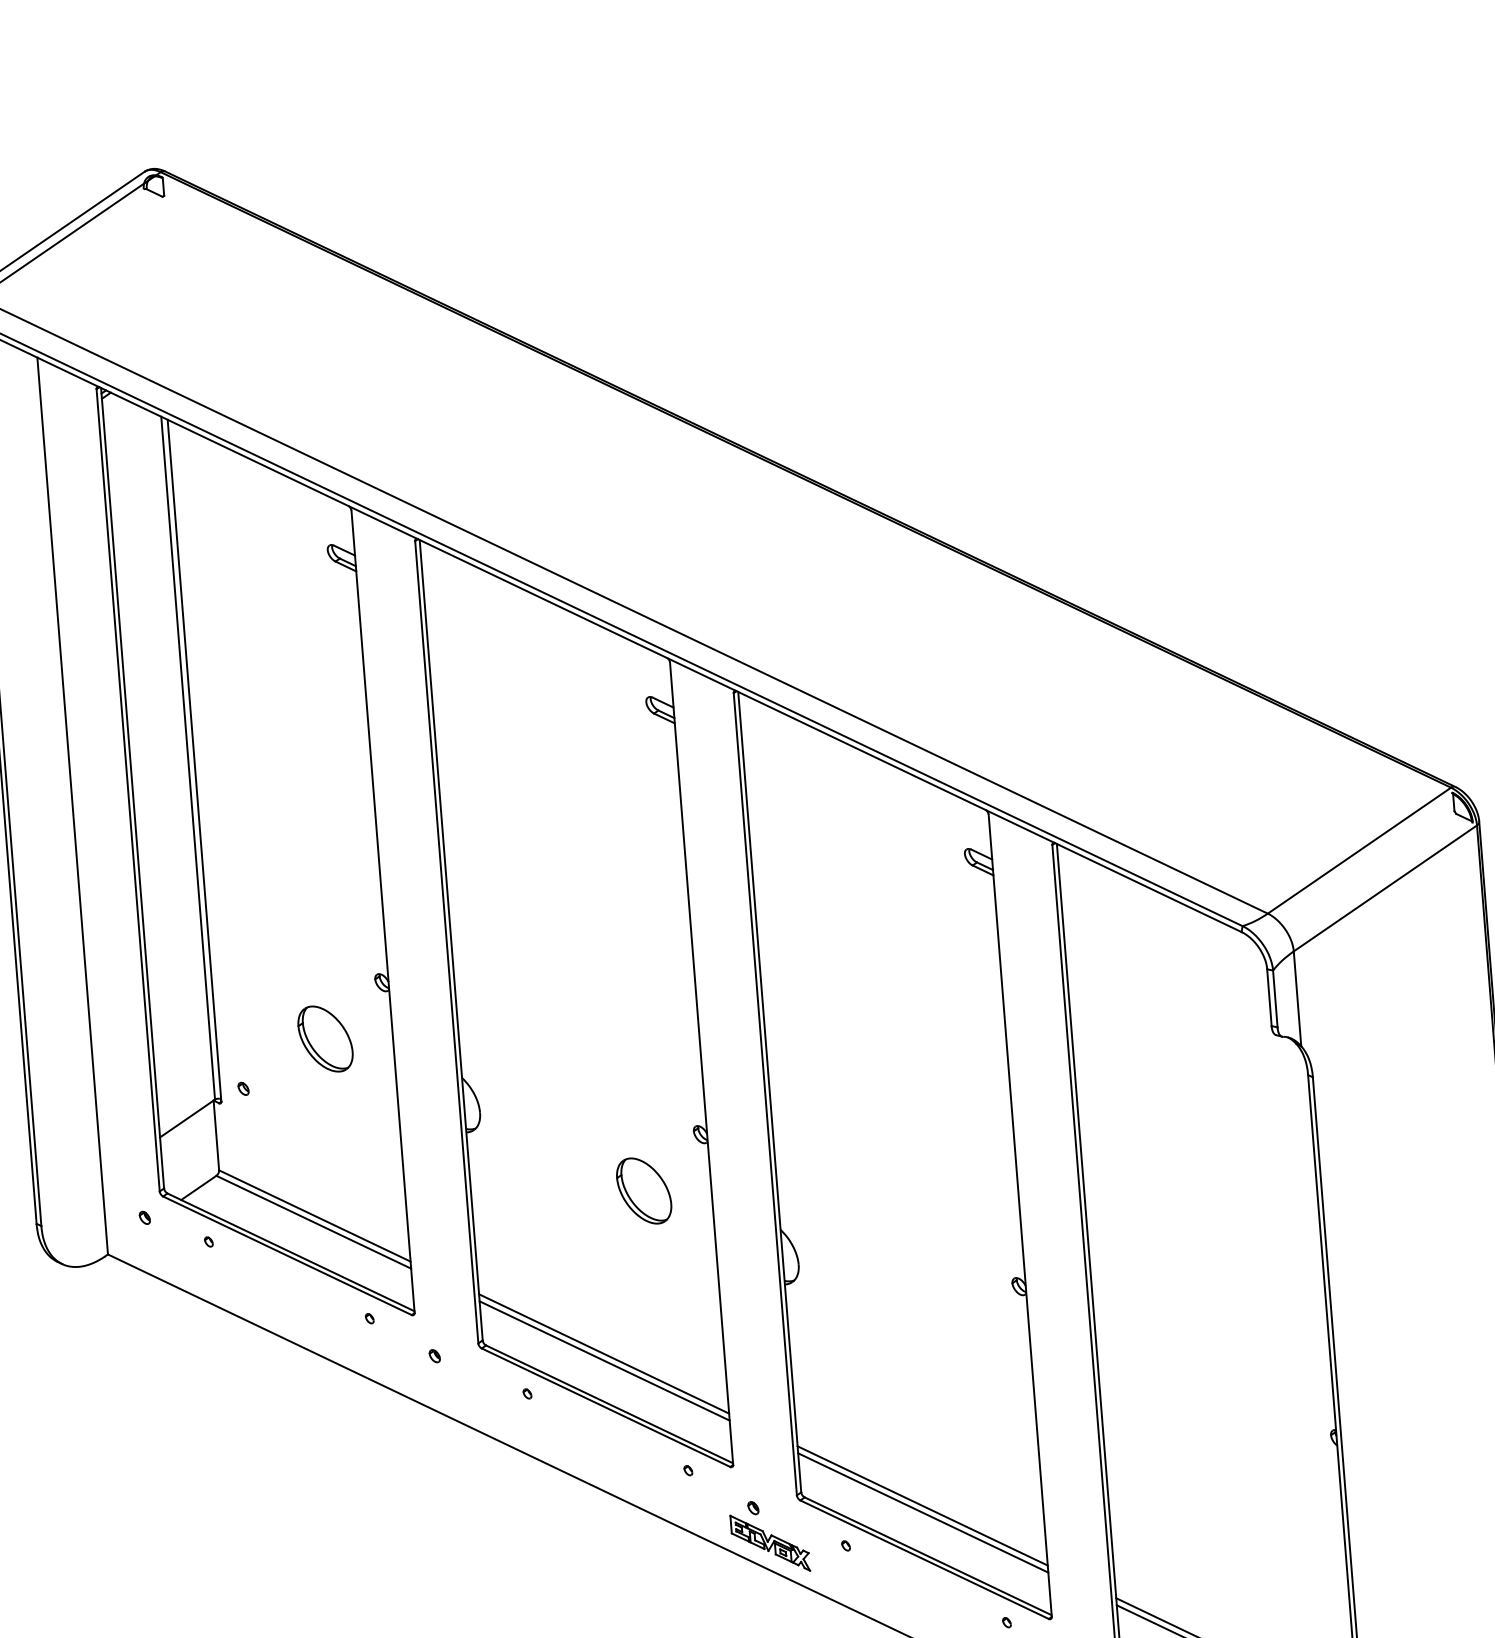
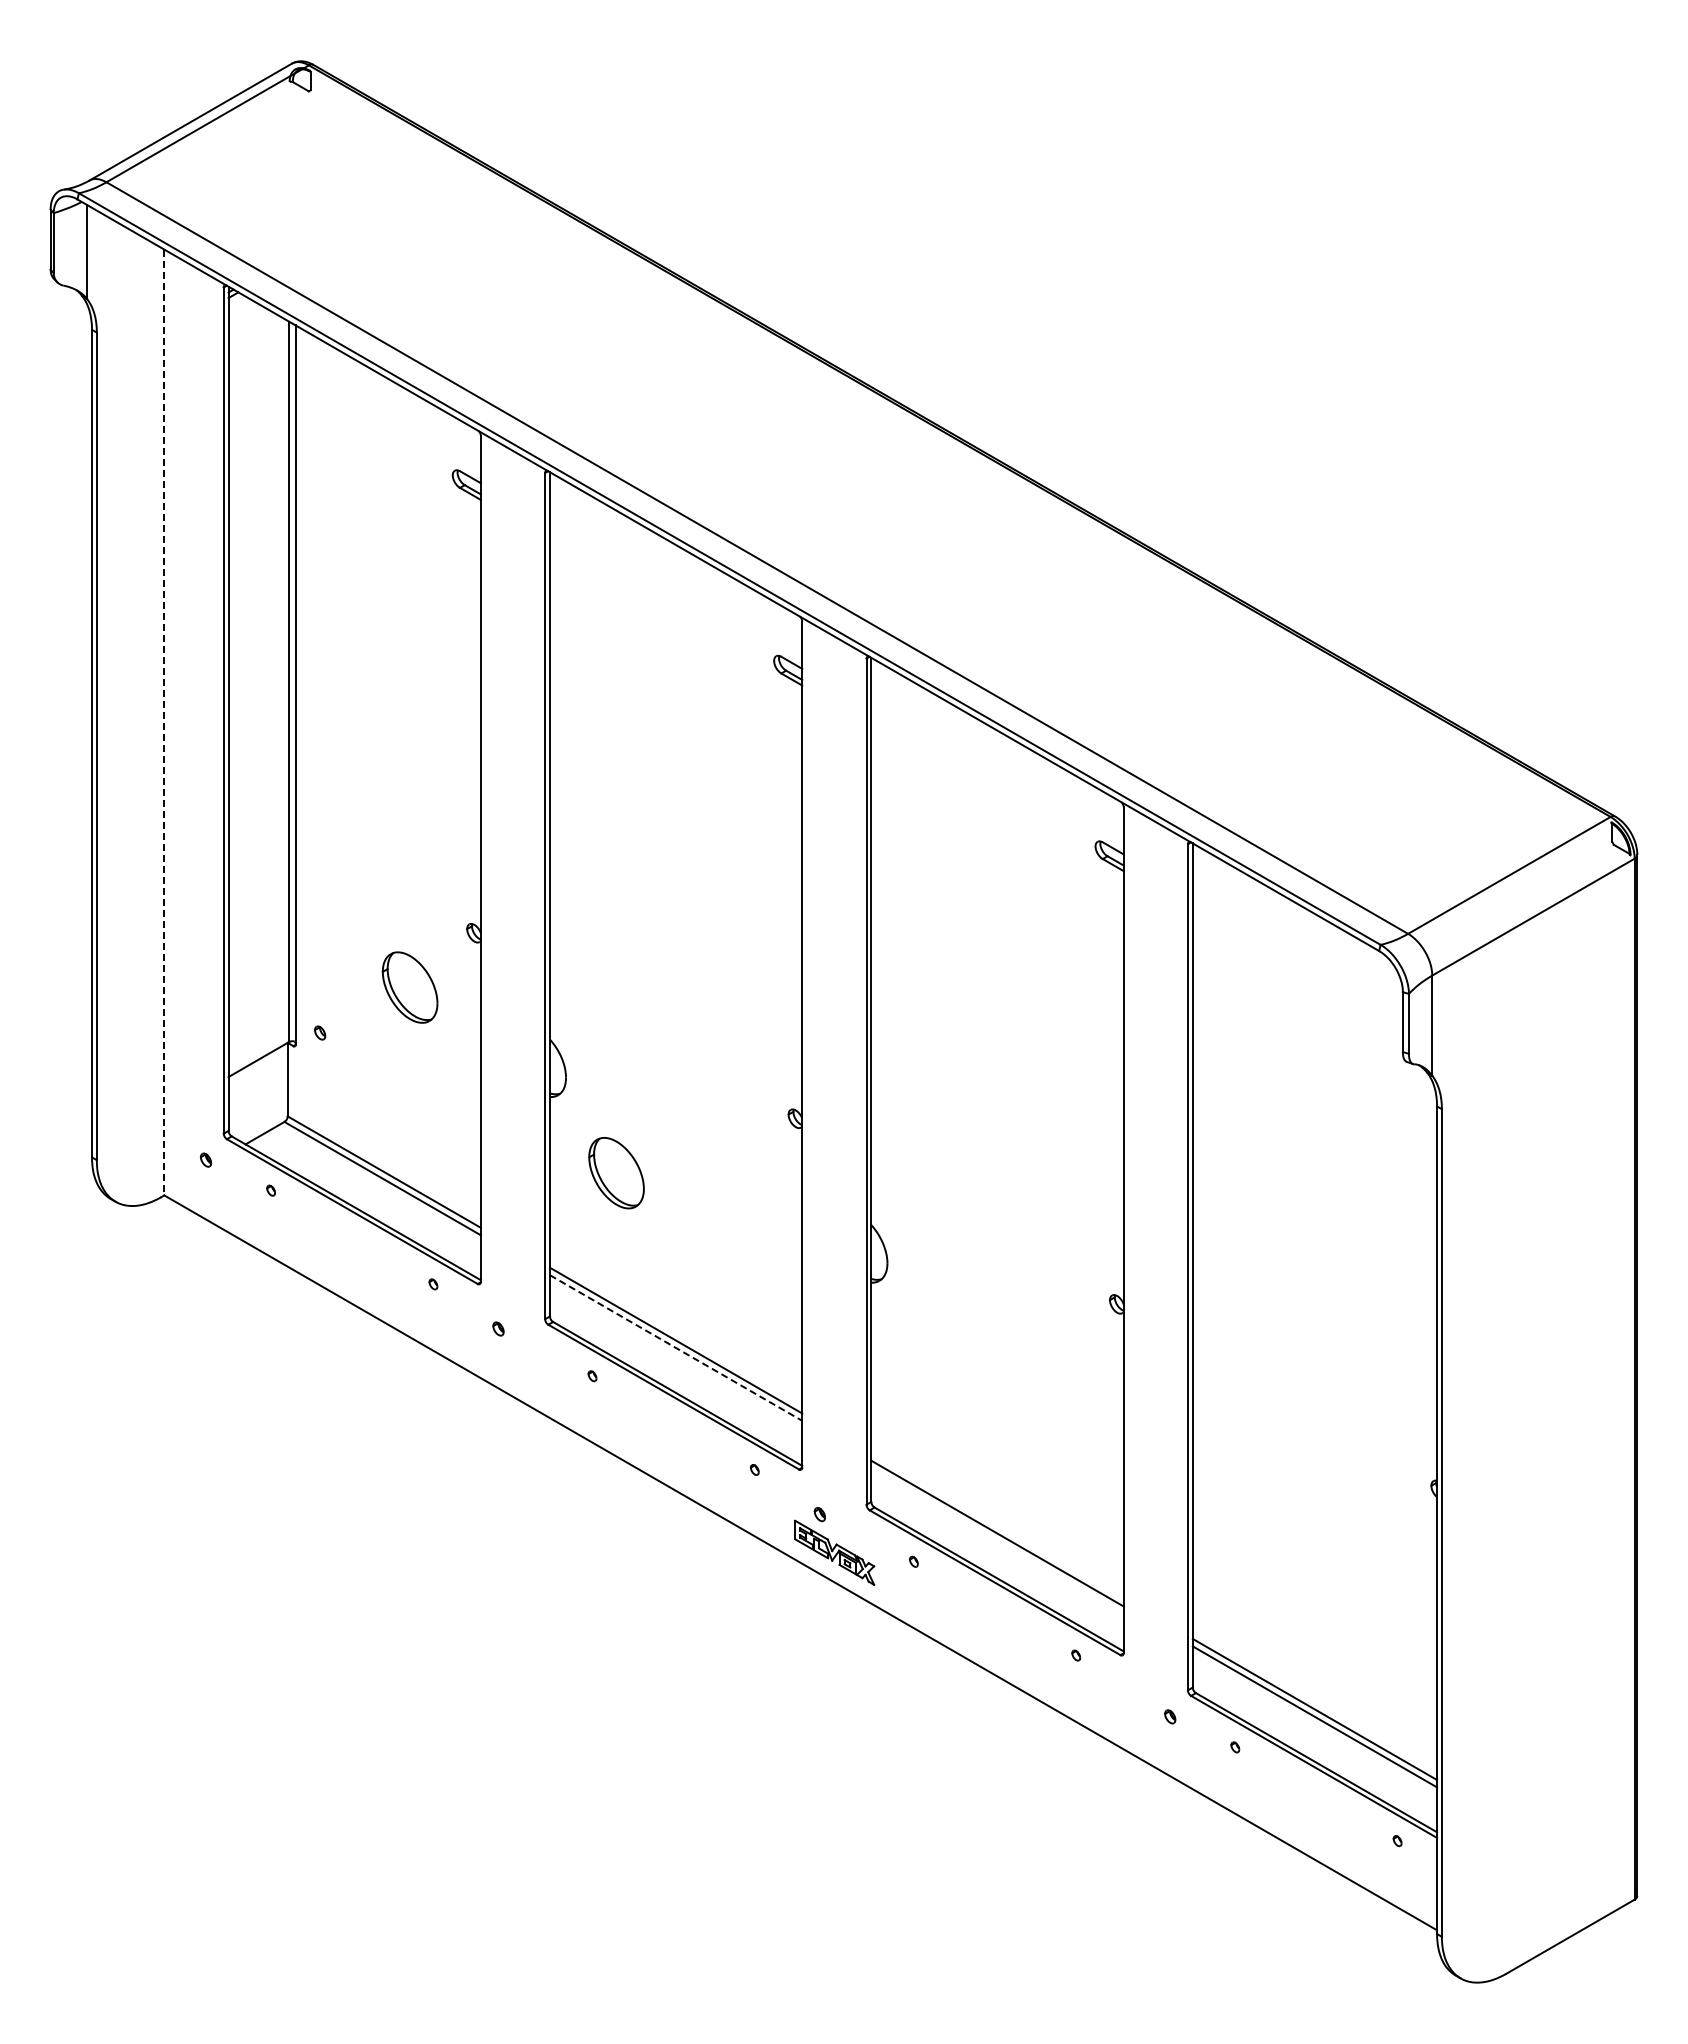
line: (72, 806) -> (164, 722), solid -> dashed
part: (644, 1191) -> (616, 1173), moved
line: (605, 1361) -> (676, 1348), solid -> dashed
line: (922, 1506) -> (997, 1526), removed

